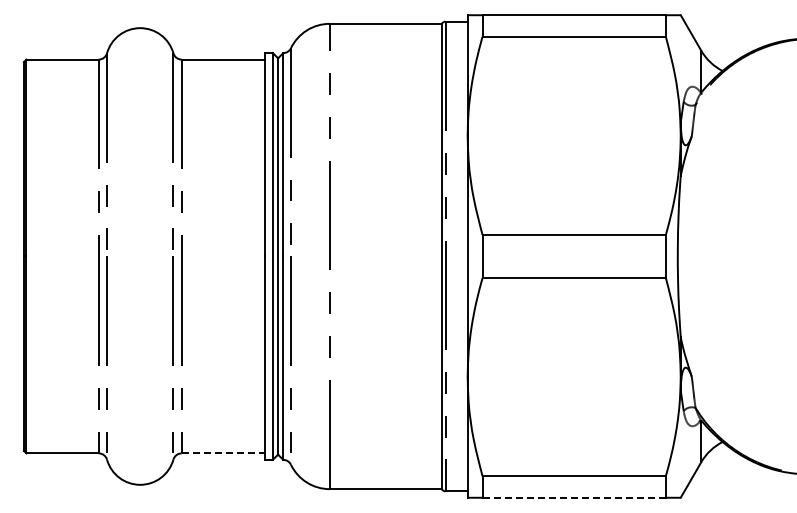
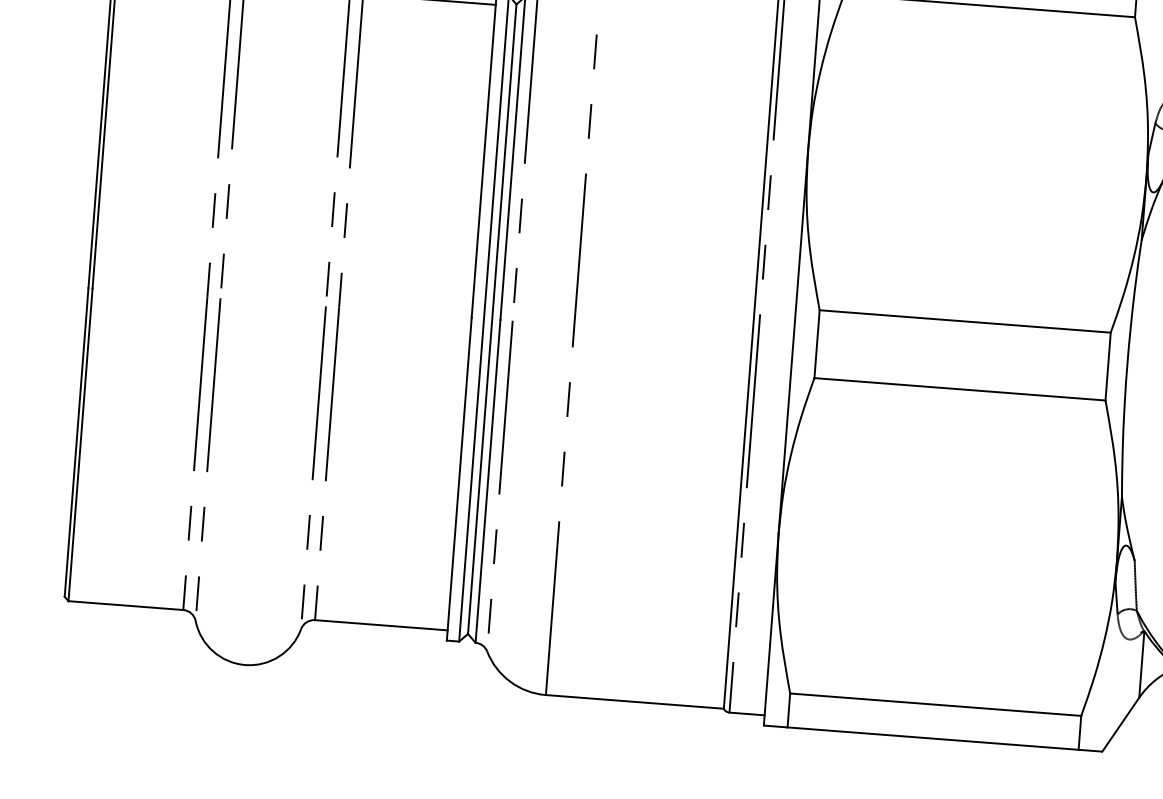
line: (223, 453) -> (381, 625), dashed -> solid
line: (574, 497) -> (933, 738), dashed -> solid

